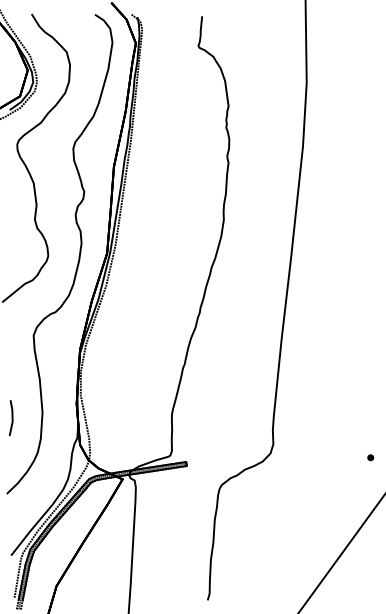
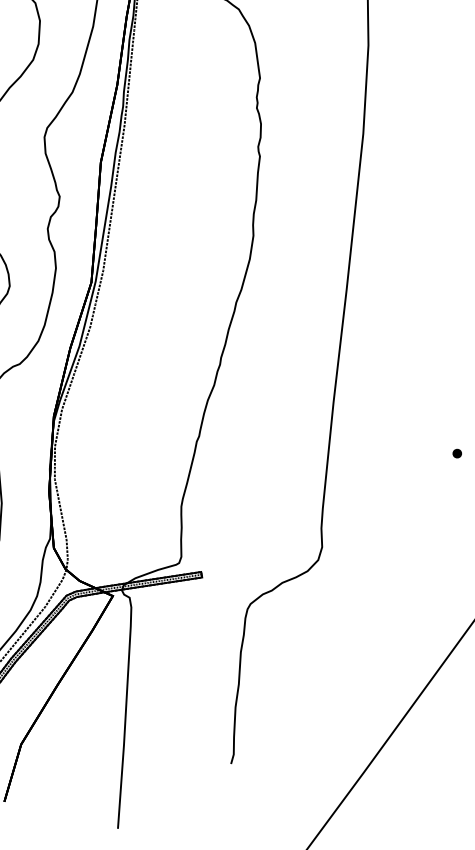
part: (370, 457) -> (456, 453), moved

